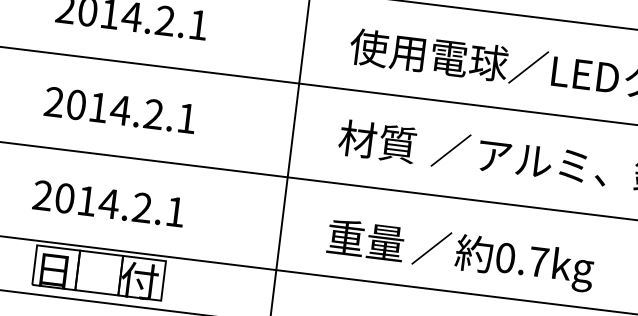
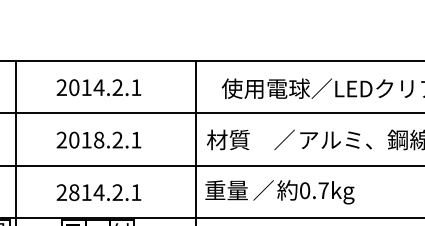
text: (119, 109) -> (98, 139), 2014.2.1 -> 2018.2.1
text: (377, 140) -> (228, 139), moved
text: (65, 198) -> (74, 192), 2014.2.1 -> 2814.2.1
text: (459, 255) -> (279, 192), moved

